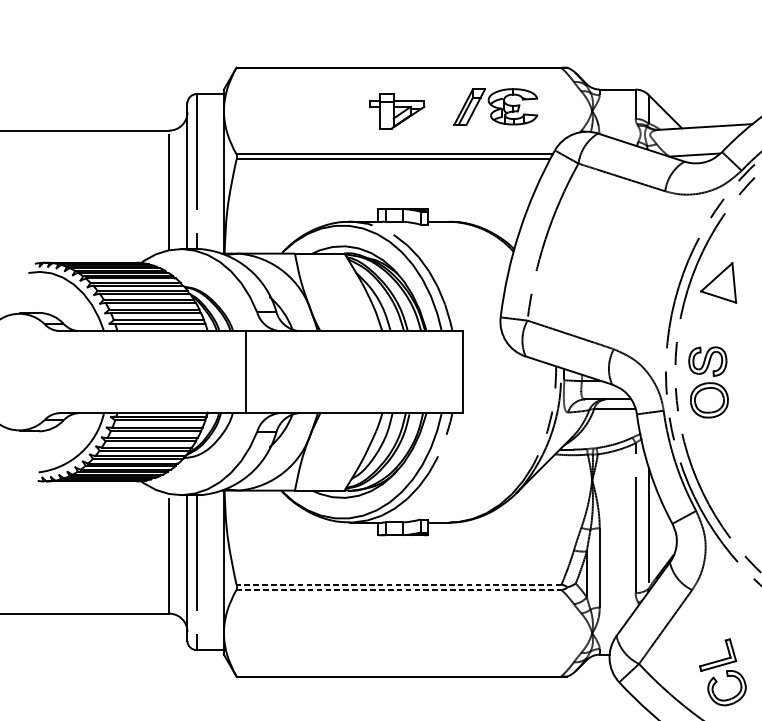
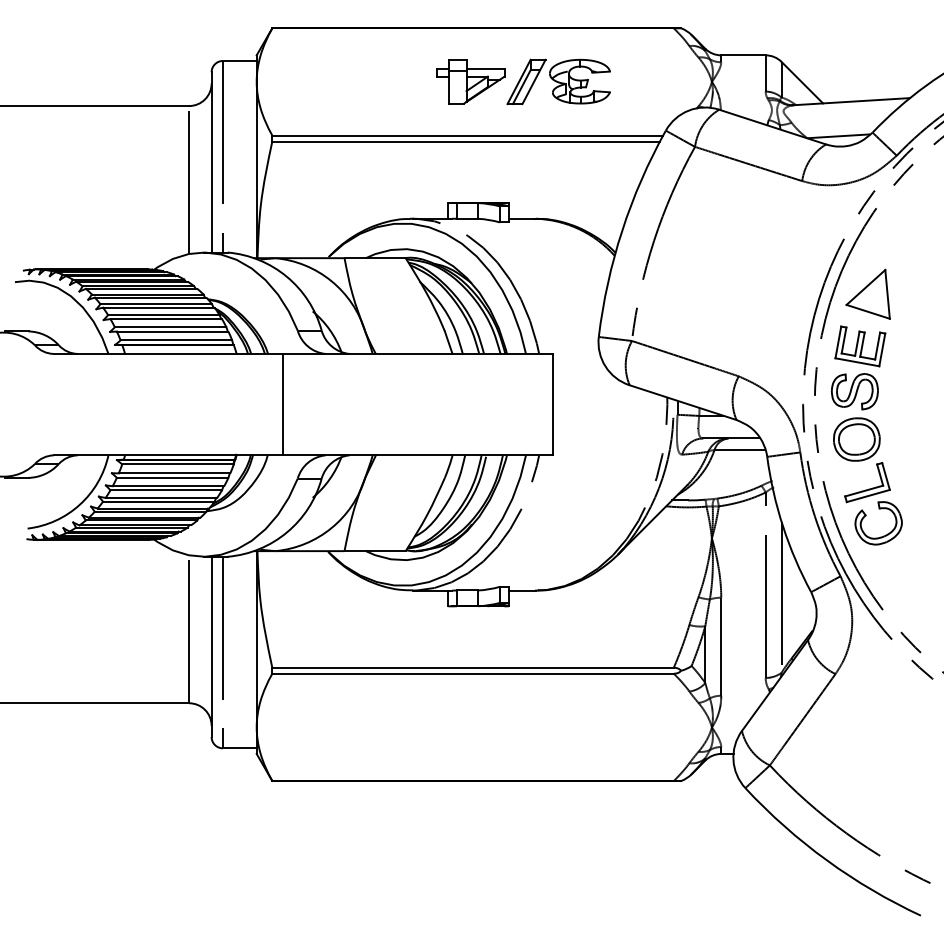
part: (495, 106) -> (558, 81), moved
part: (712, 325) -> (860, 346), added
line: (399, 584) -> (473, 667), dashed -> solid
line: (399, 589) -> (473, 673), dashed -> solid
part: (722, 672) -> (873, 503), moved

